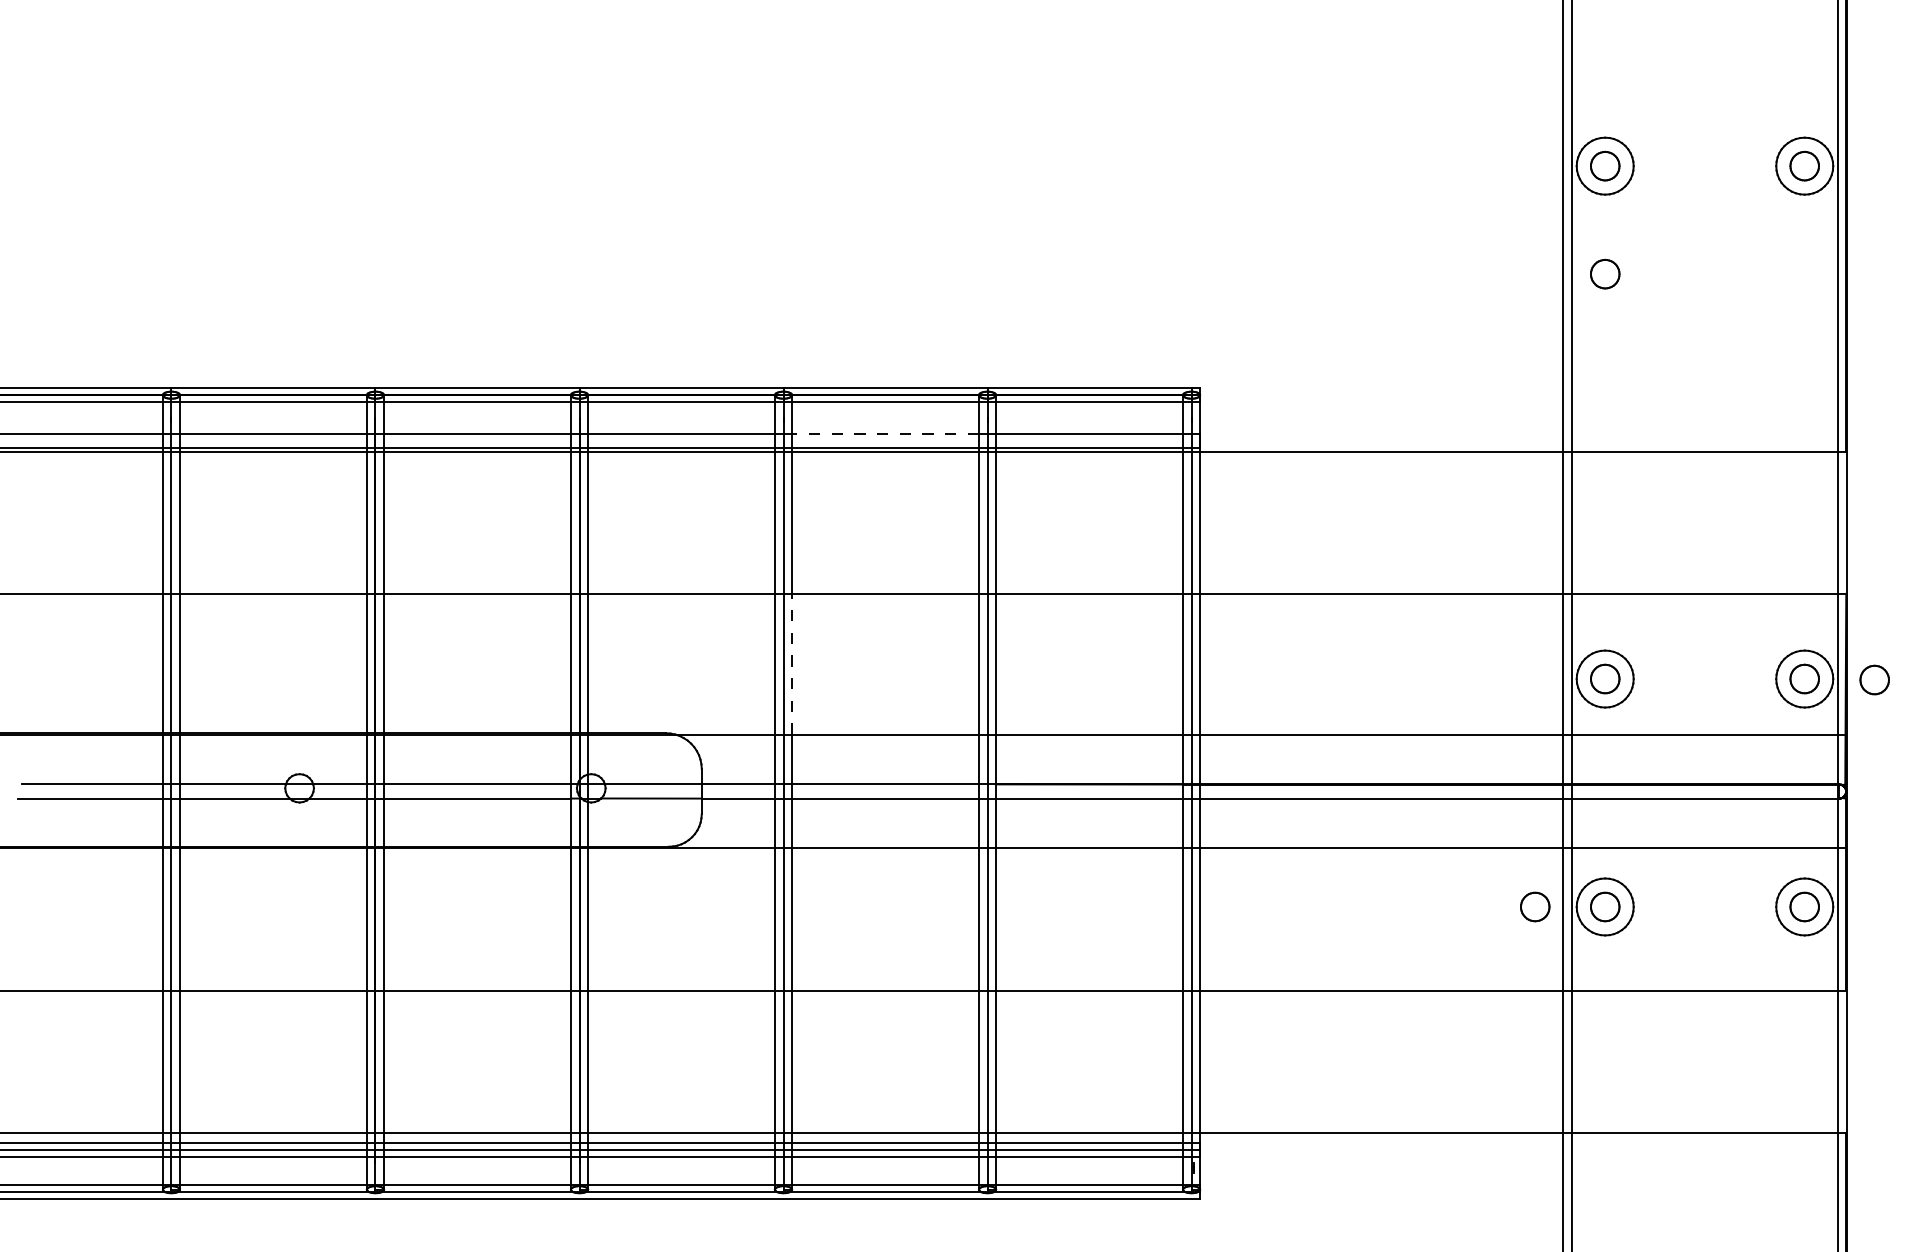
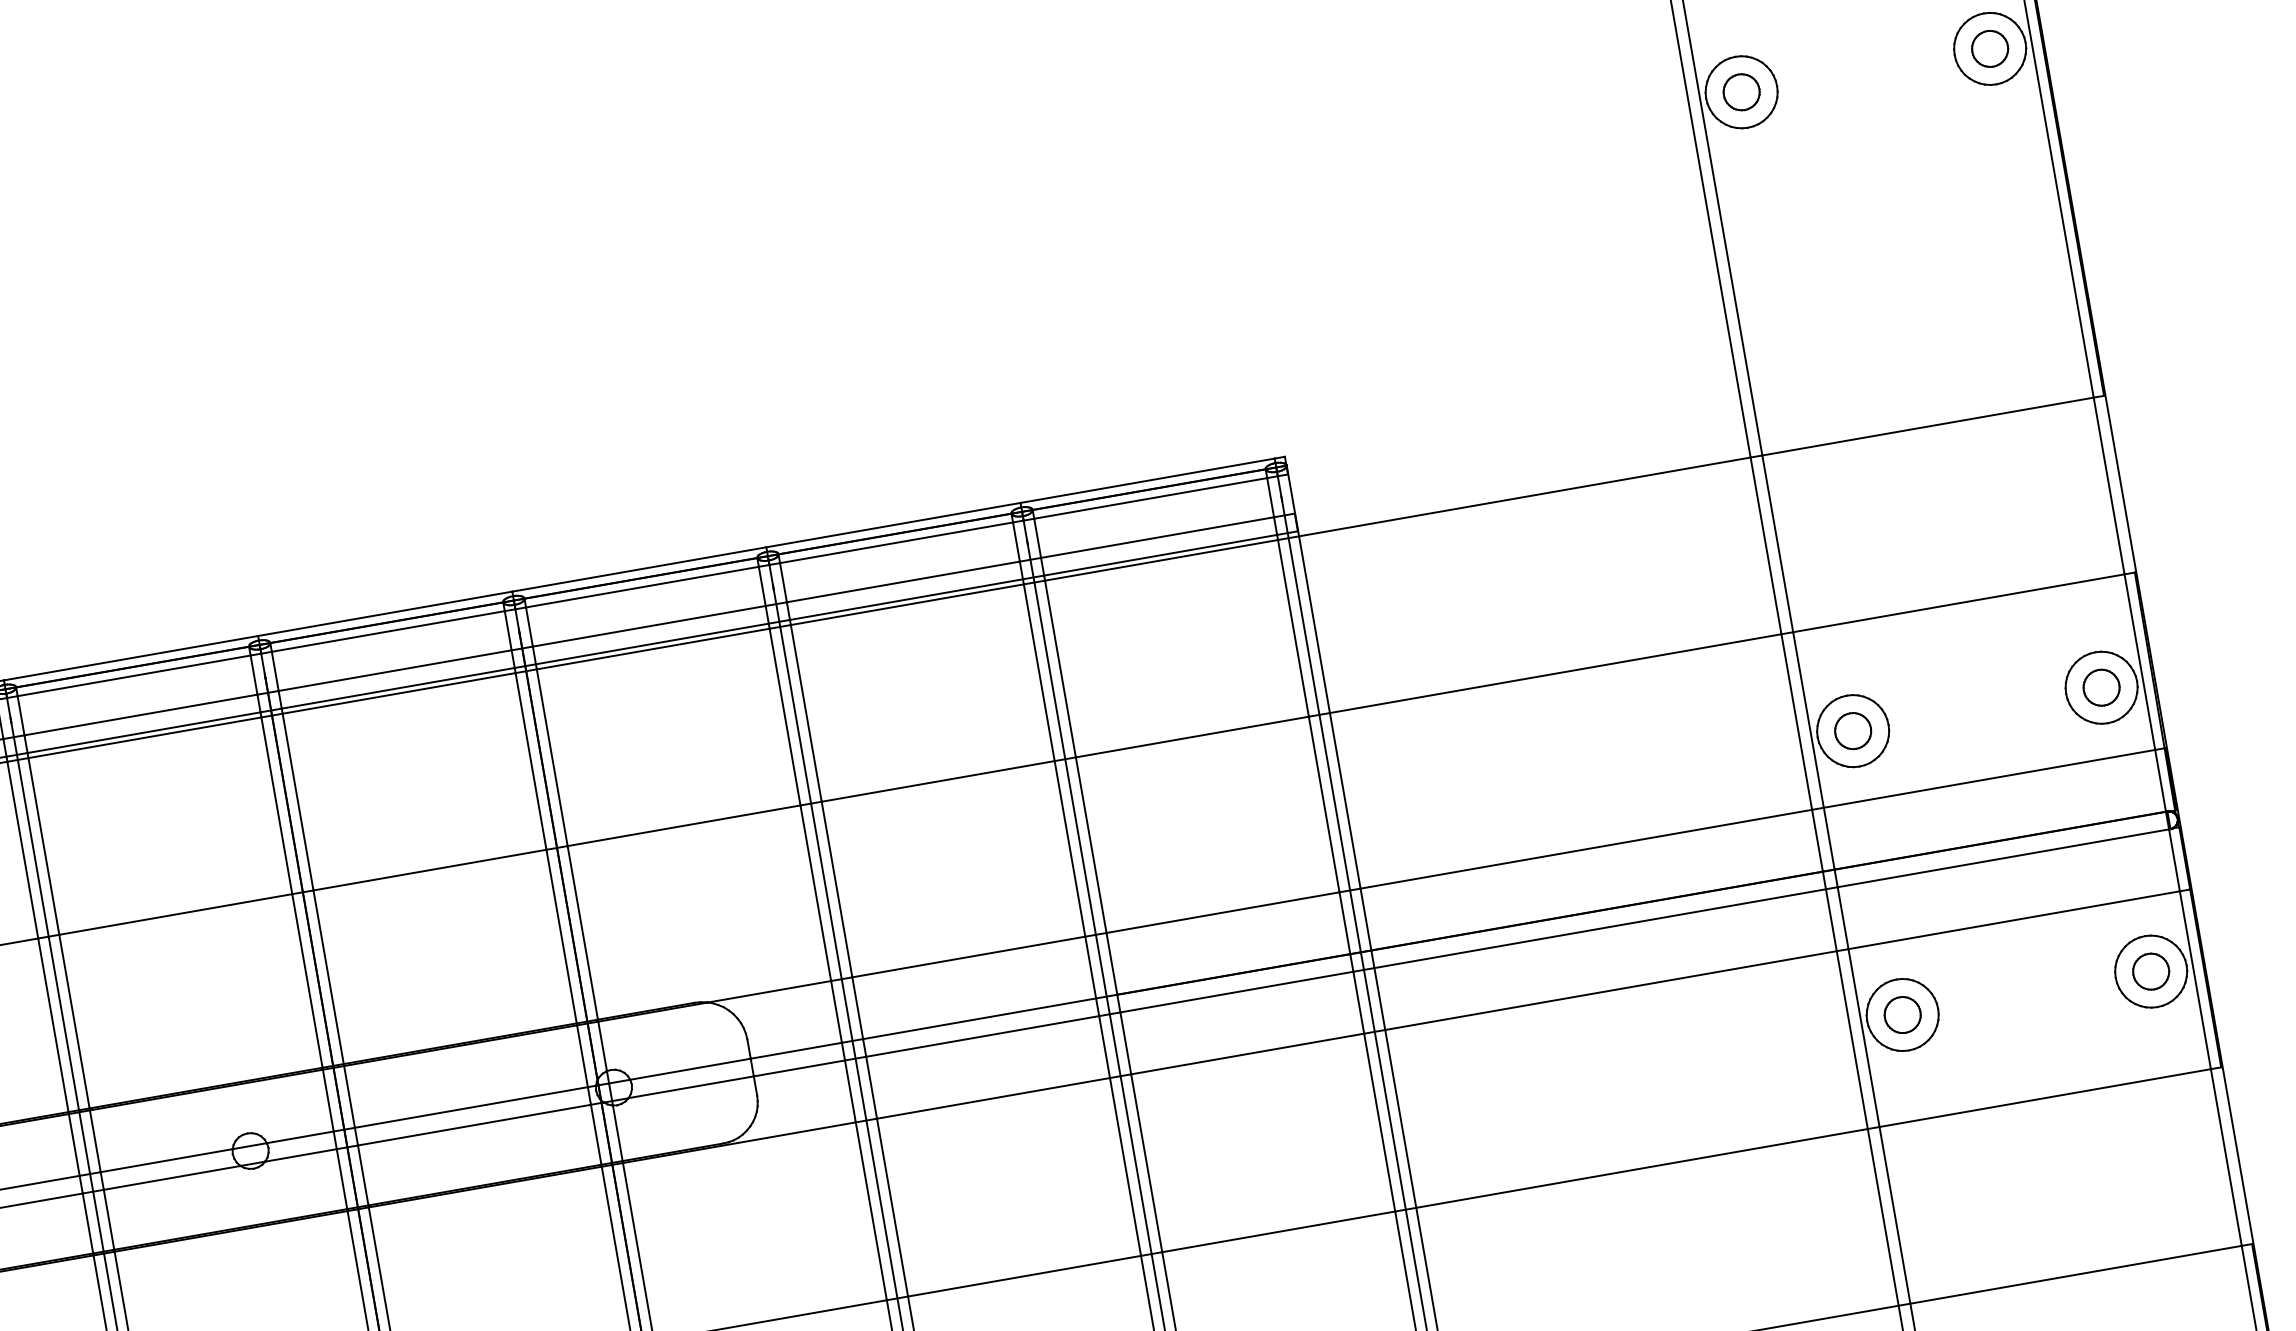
part: (1605, 273) -> (1765, 225), removed
line: (885, 433) -> (903, 581), dashed -> solid
line: (792, 663) -> (837, 888), dashed -> solid
part: (1874, 679) -> (2188, 673), removed
part: (1535, 906) -> (1815, 1029), removed

